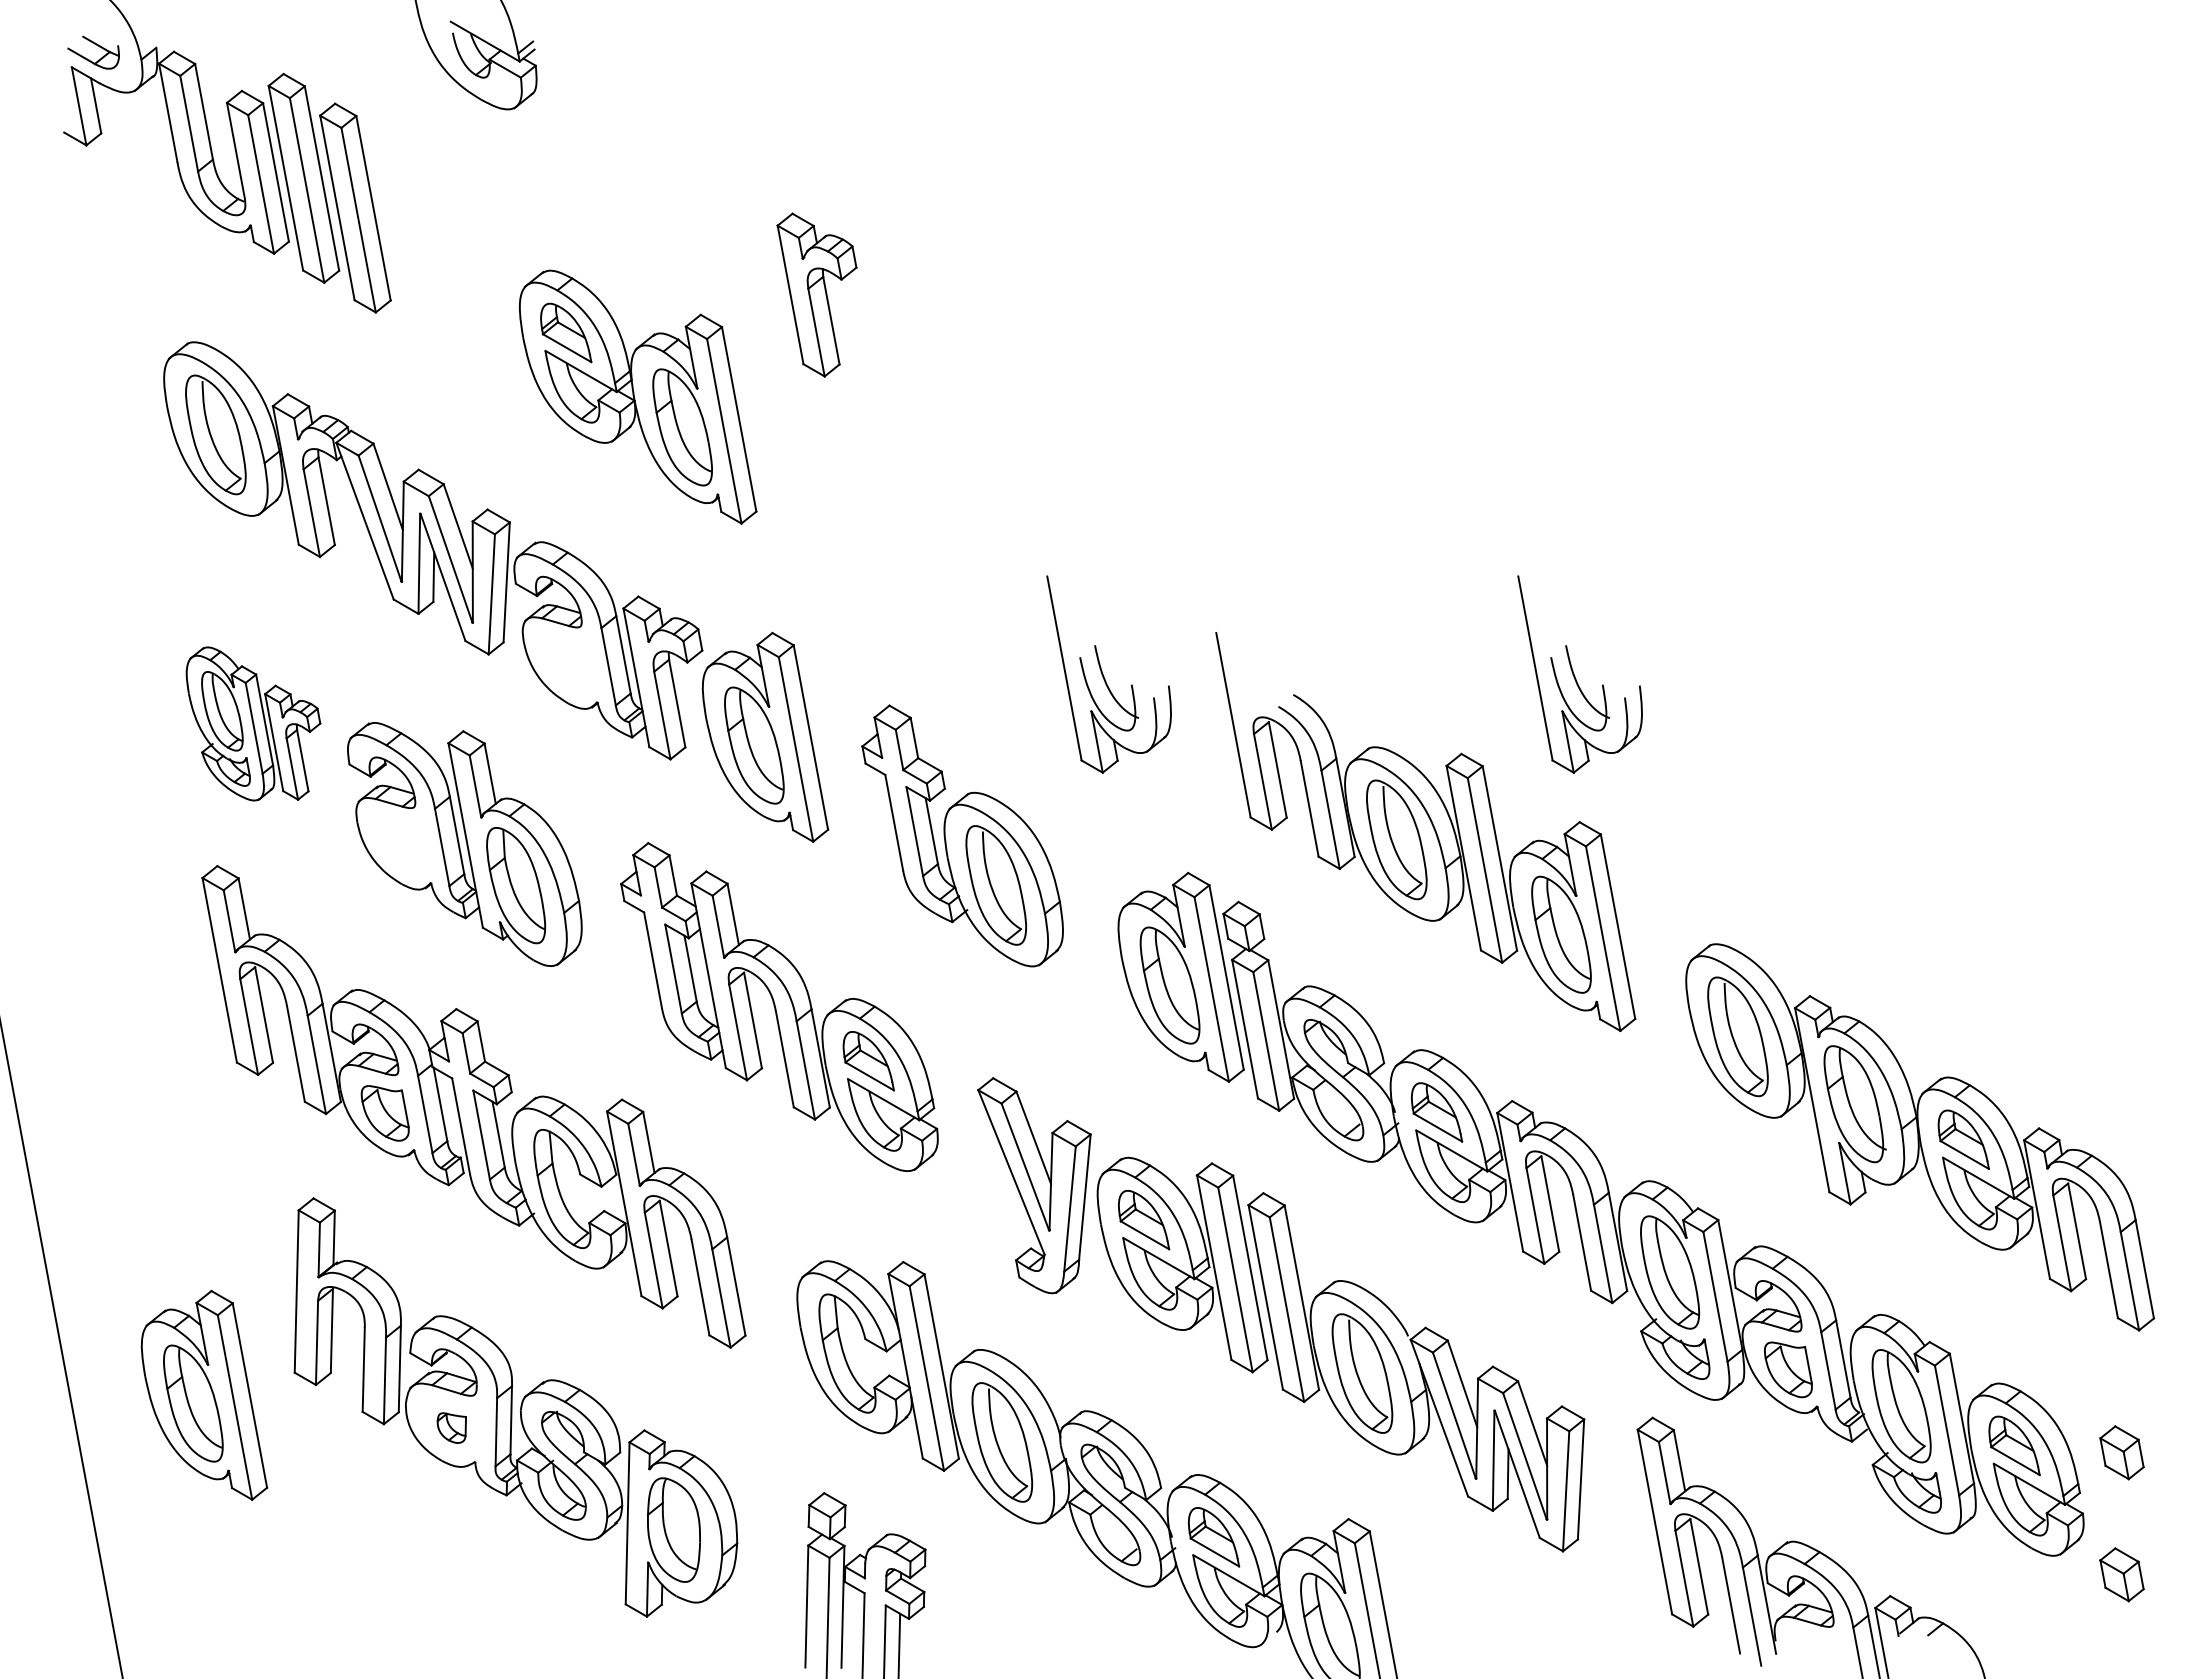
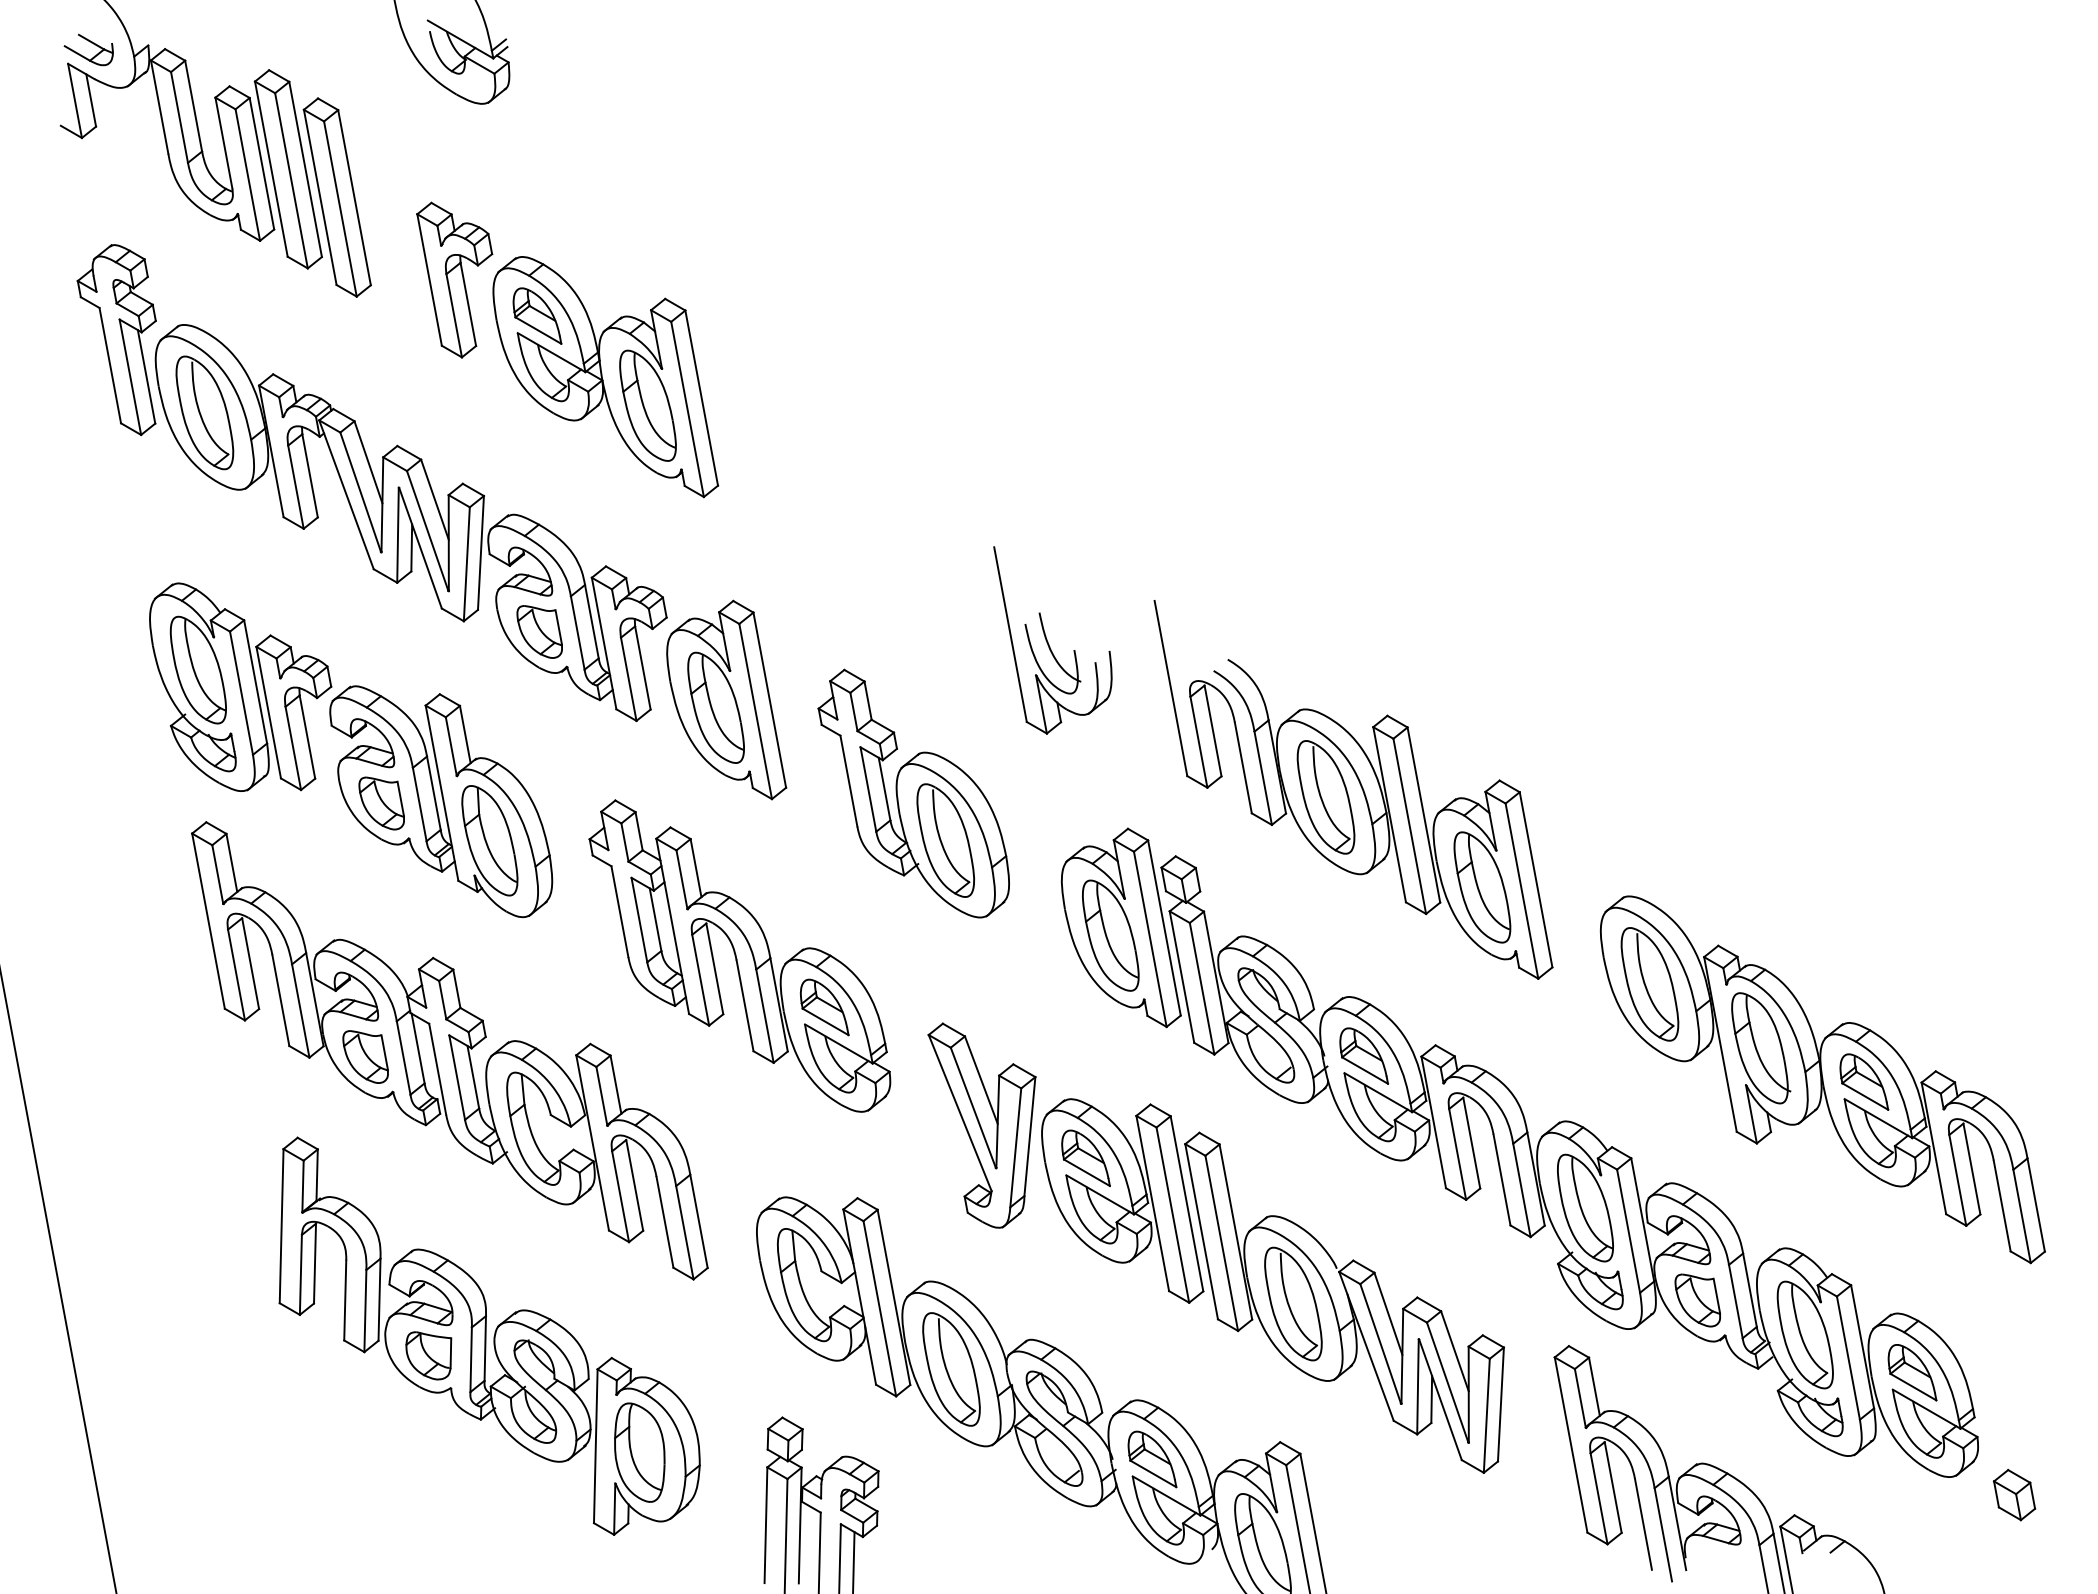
part: (816, 294) -> (454, 279), moved
part: (123, 358) -> (117, 340), added
part: (568, 665) -> (539, 631), added
part: (1579, 674) -> (1499, 640), removed
part: (253, 723) -> (240, 686), size x1.43
part: (401, 846) -> (381, 803), added
part: (204, 1394) -> (194, 1323), removed
part: (451, 1427) -> (428, 1355), size x1.67
part: (2121, 1452) -> (2014, 1378), removed

